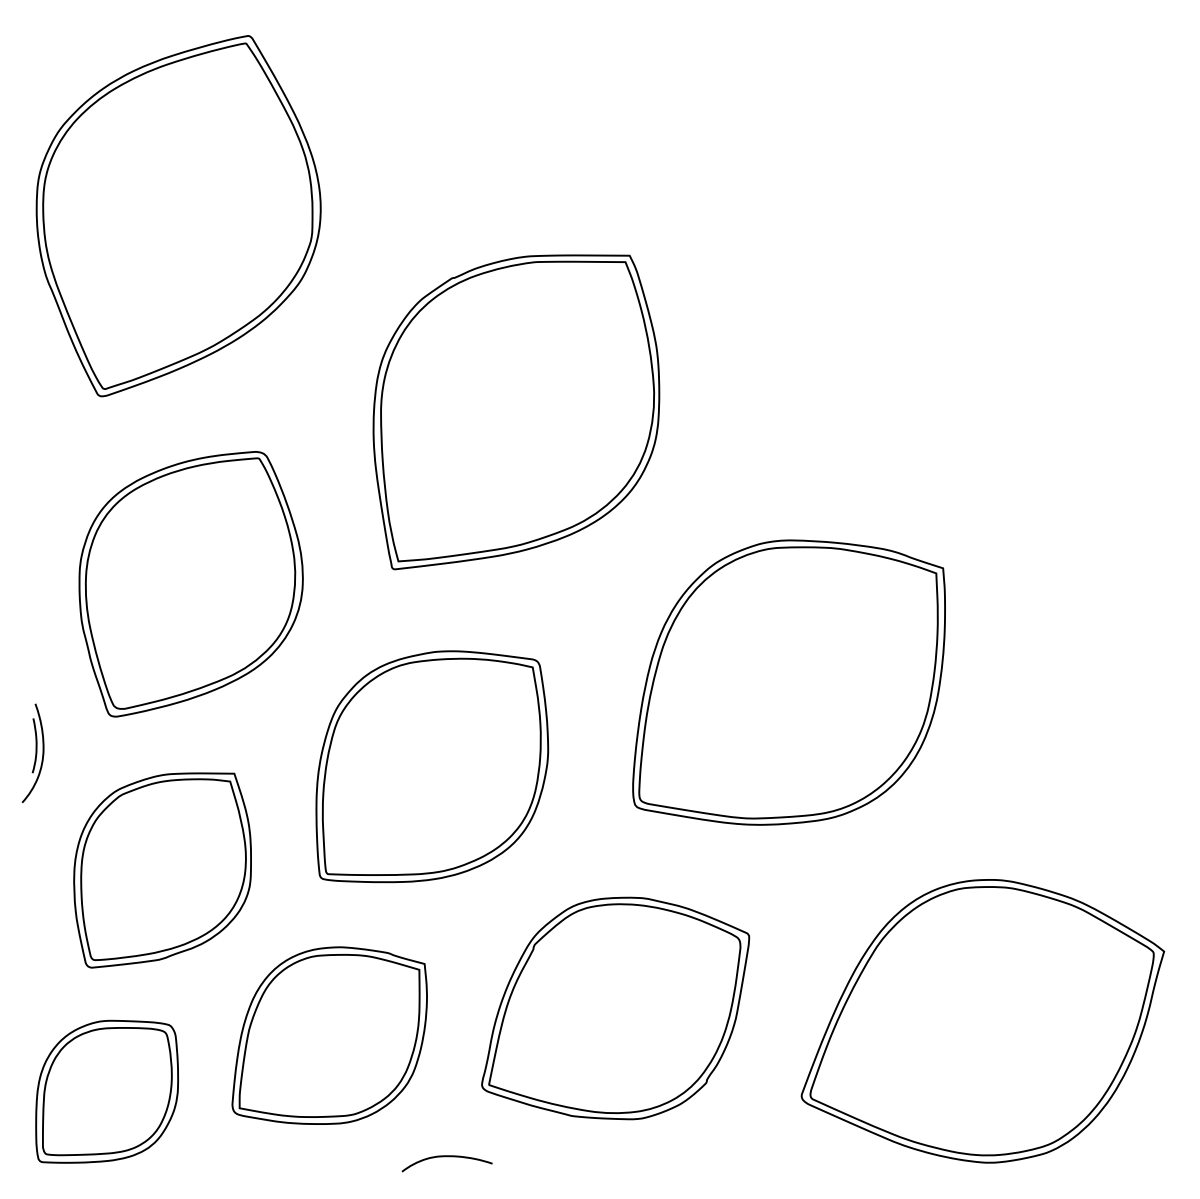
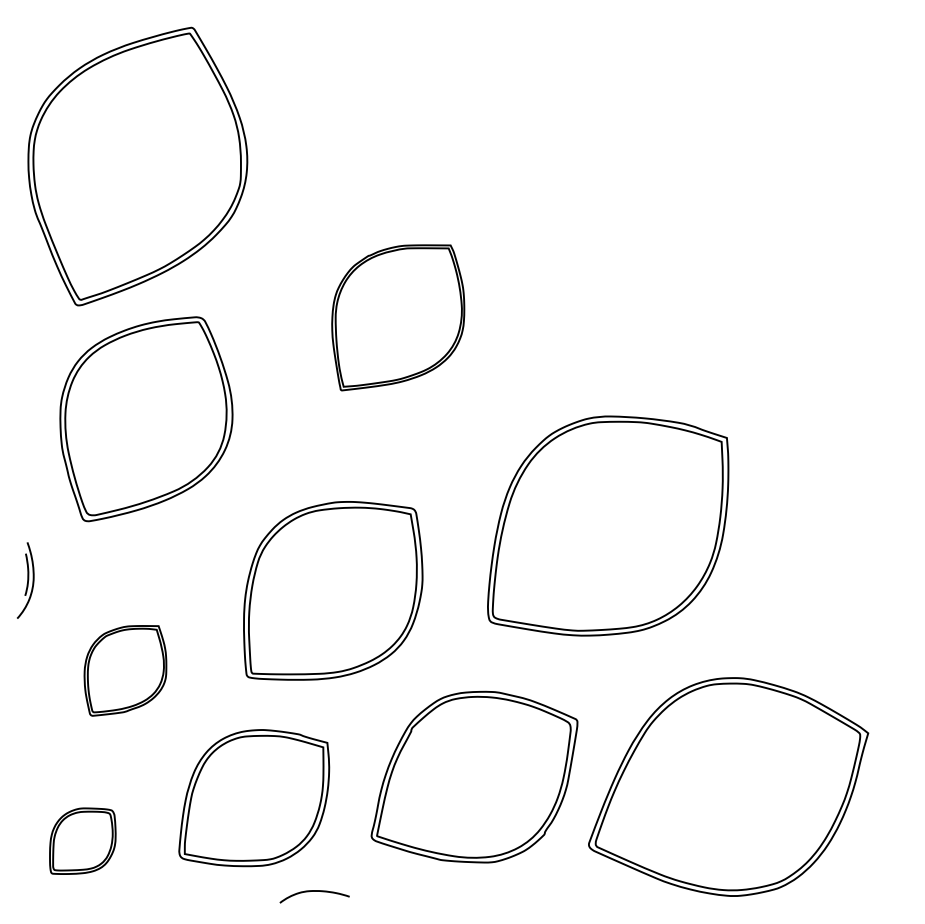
part: (516, 411) -> (398, 317), size x0.6
part: (191, 584) -> (146, 419), moved
part: (162, 870) -> (125, 670), size x0.6
part: (982, 1020) -> (728, 786), moved
part: (106, 1090) -> (82, 840), size x0.6
curve: (446, 1156) -> (314, 891), moved

